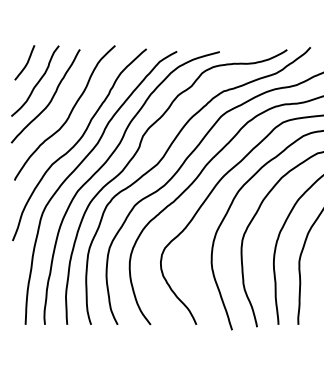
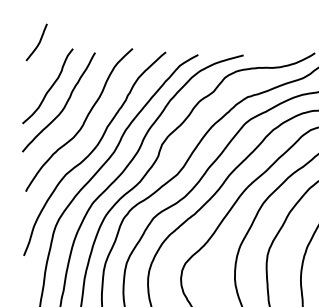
curve: (26, 62) -> (38, 42), moved

